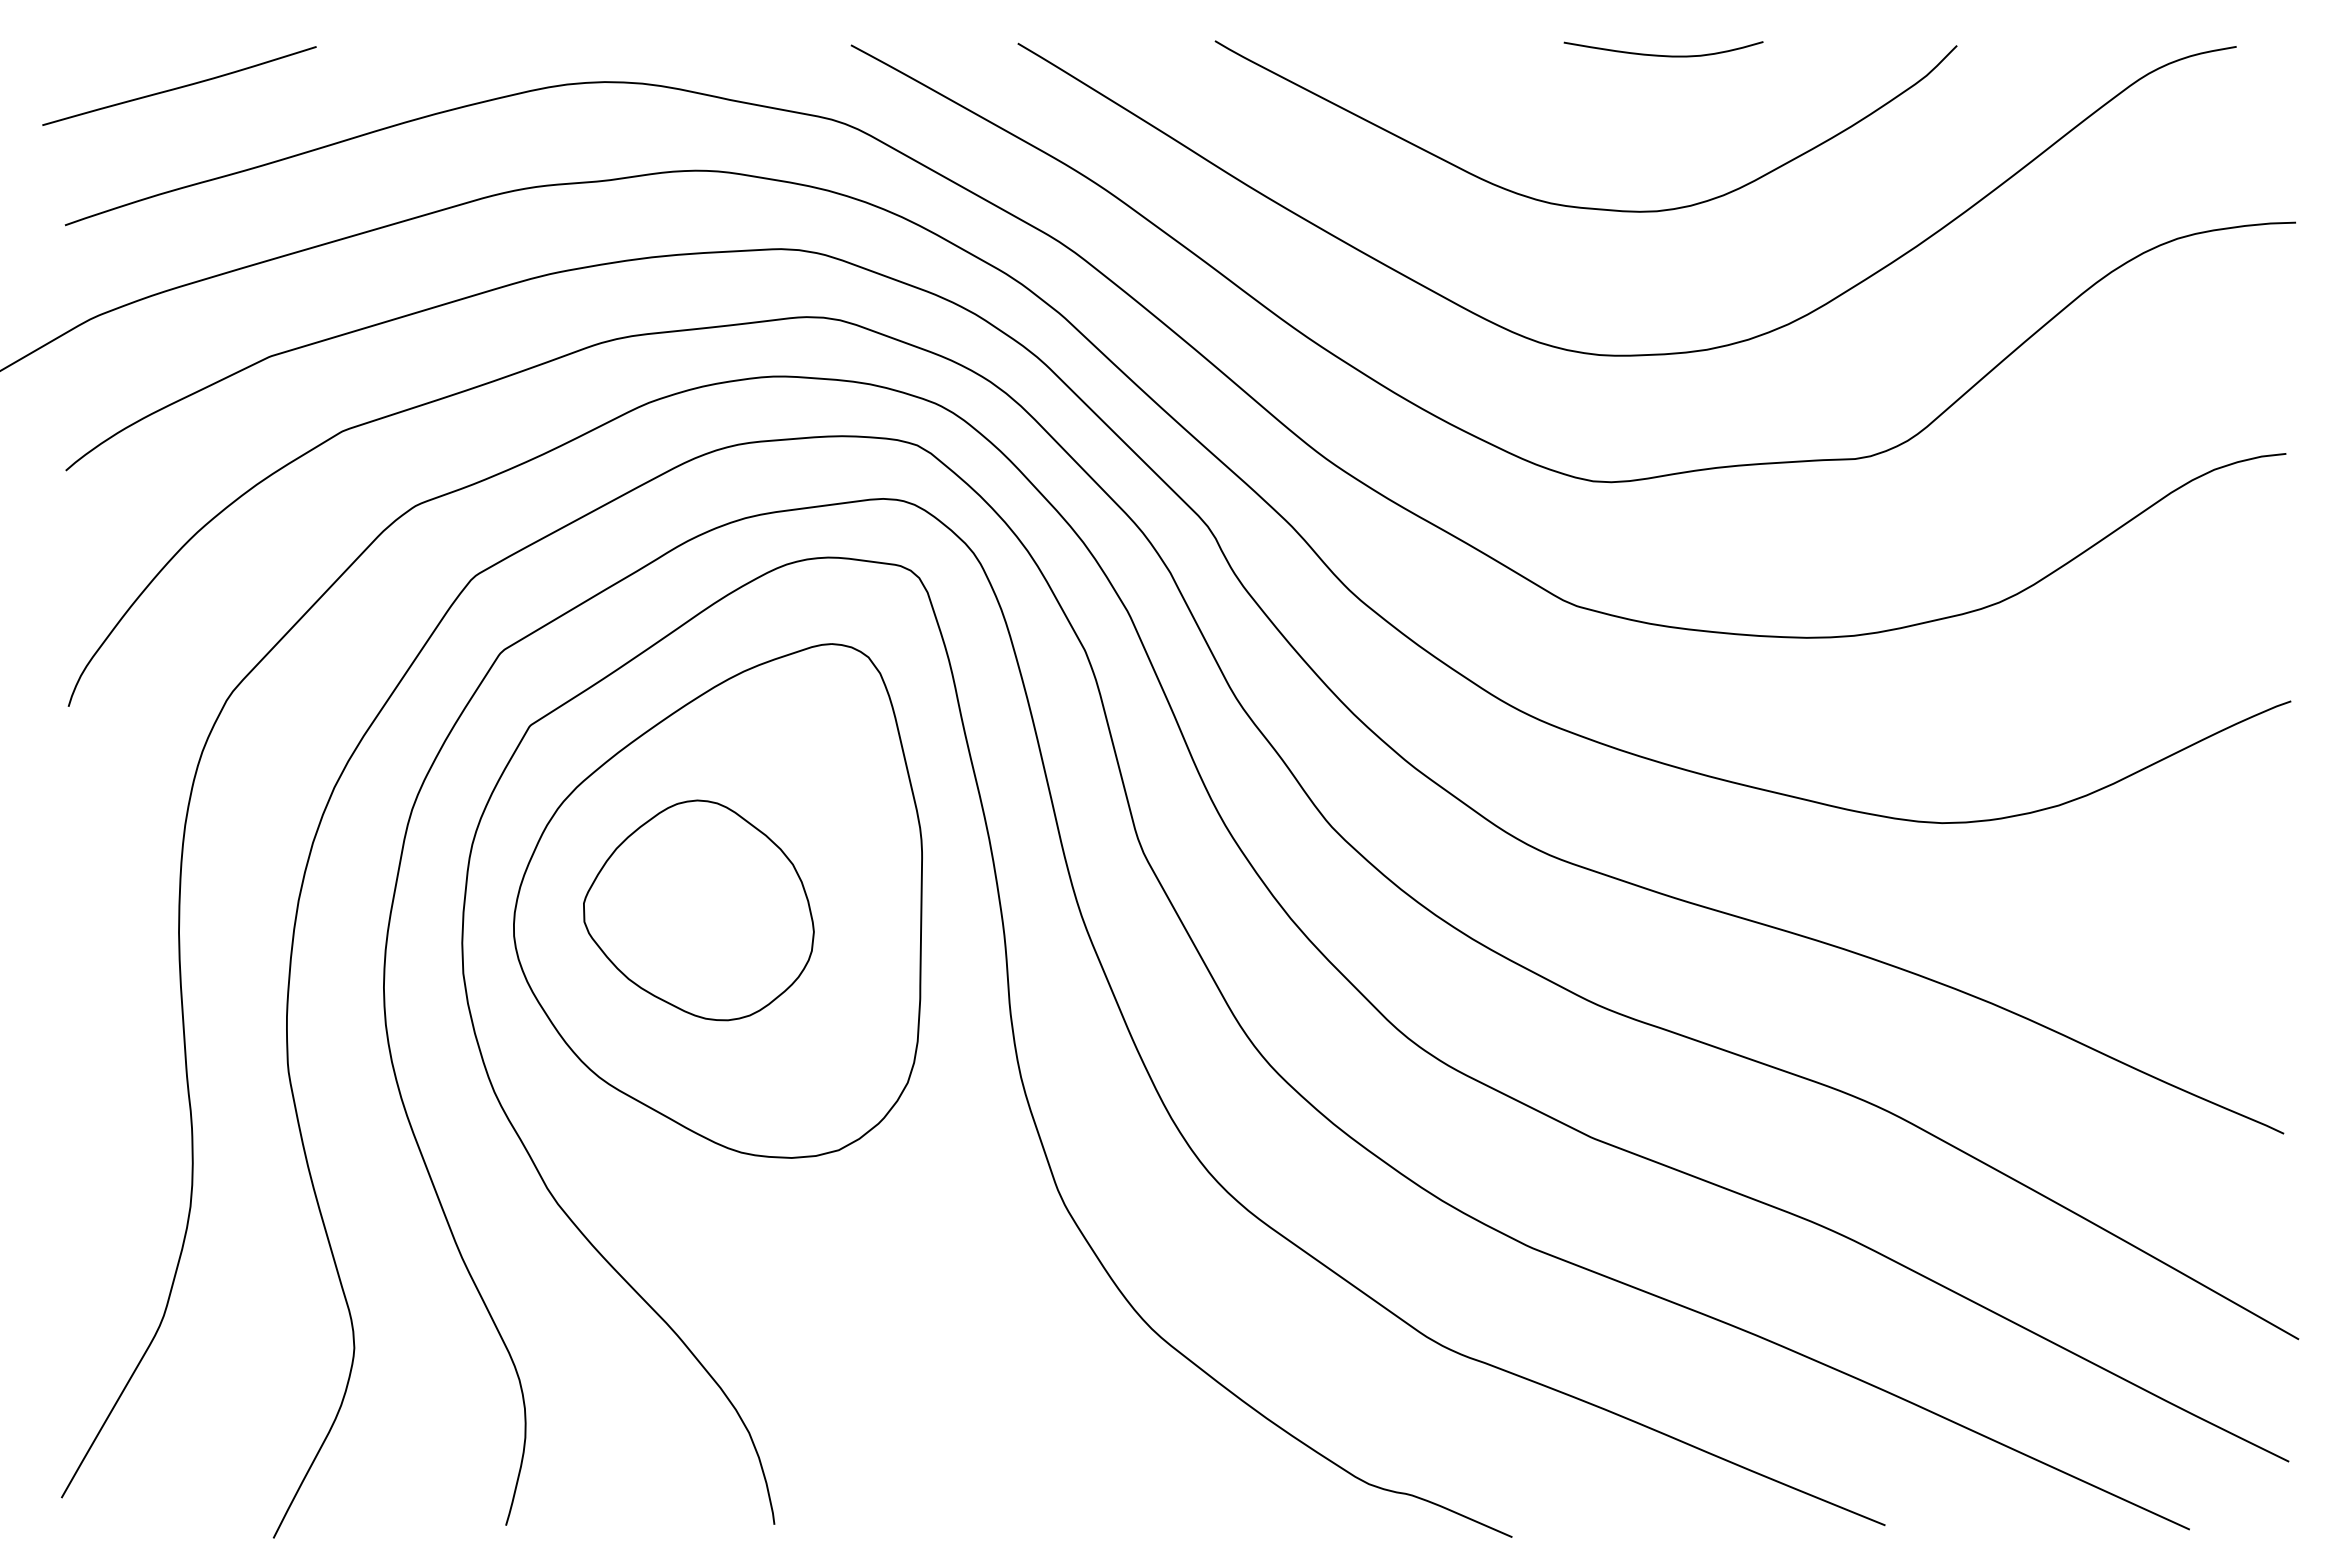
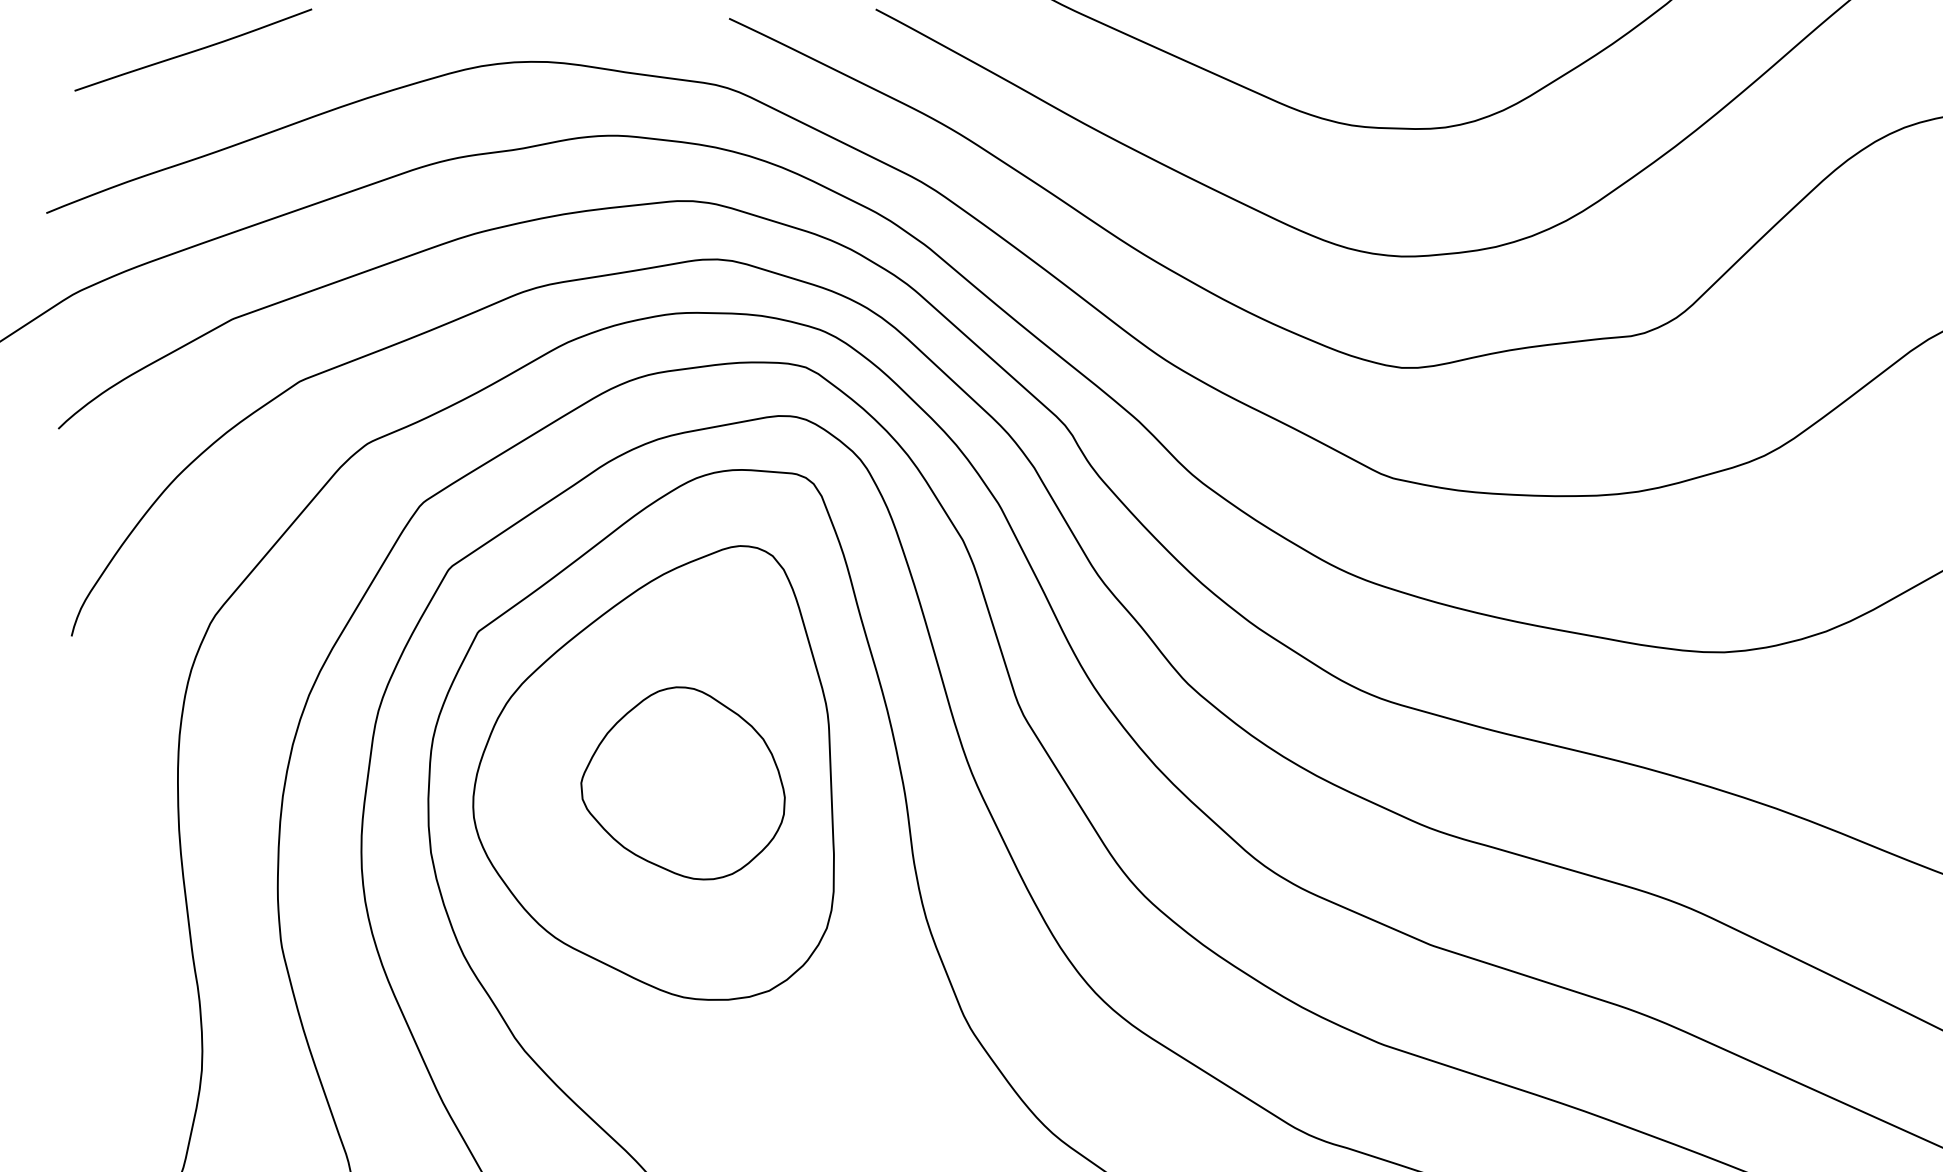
curve: (179, 86) -> (193, 50), moved
part: (698, 910) -> (682, 783), moved

